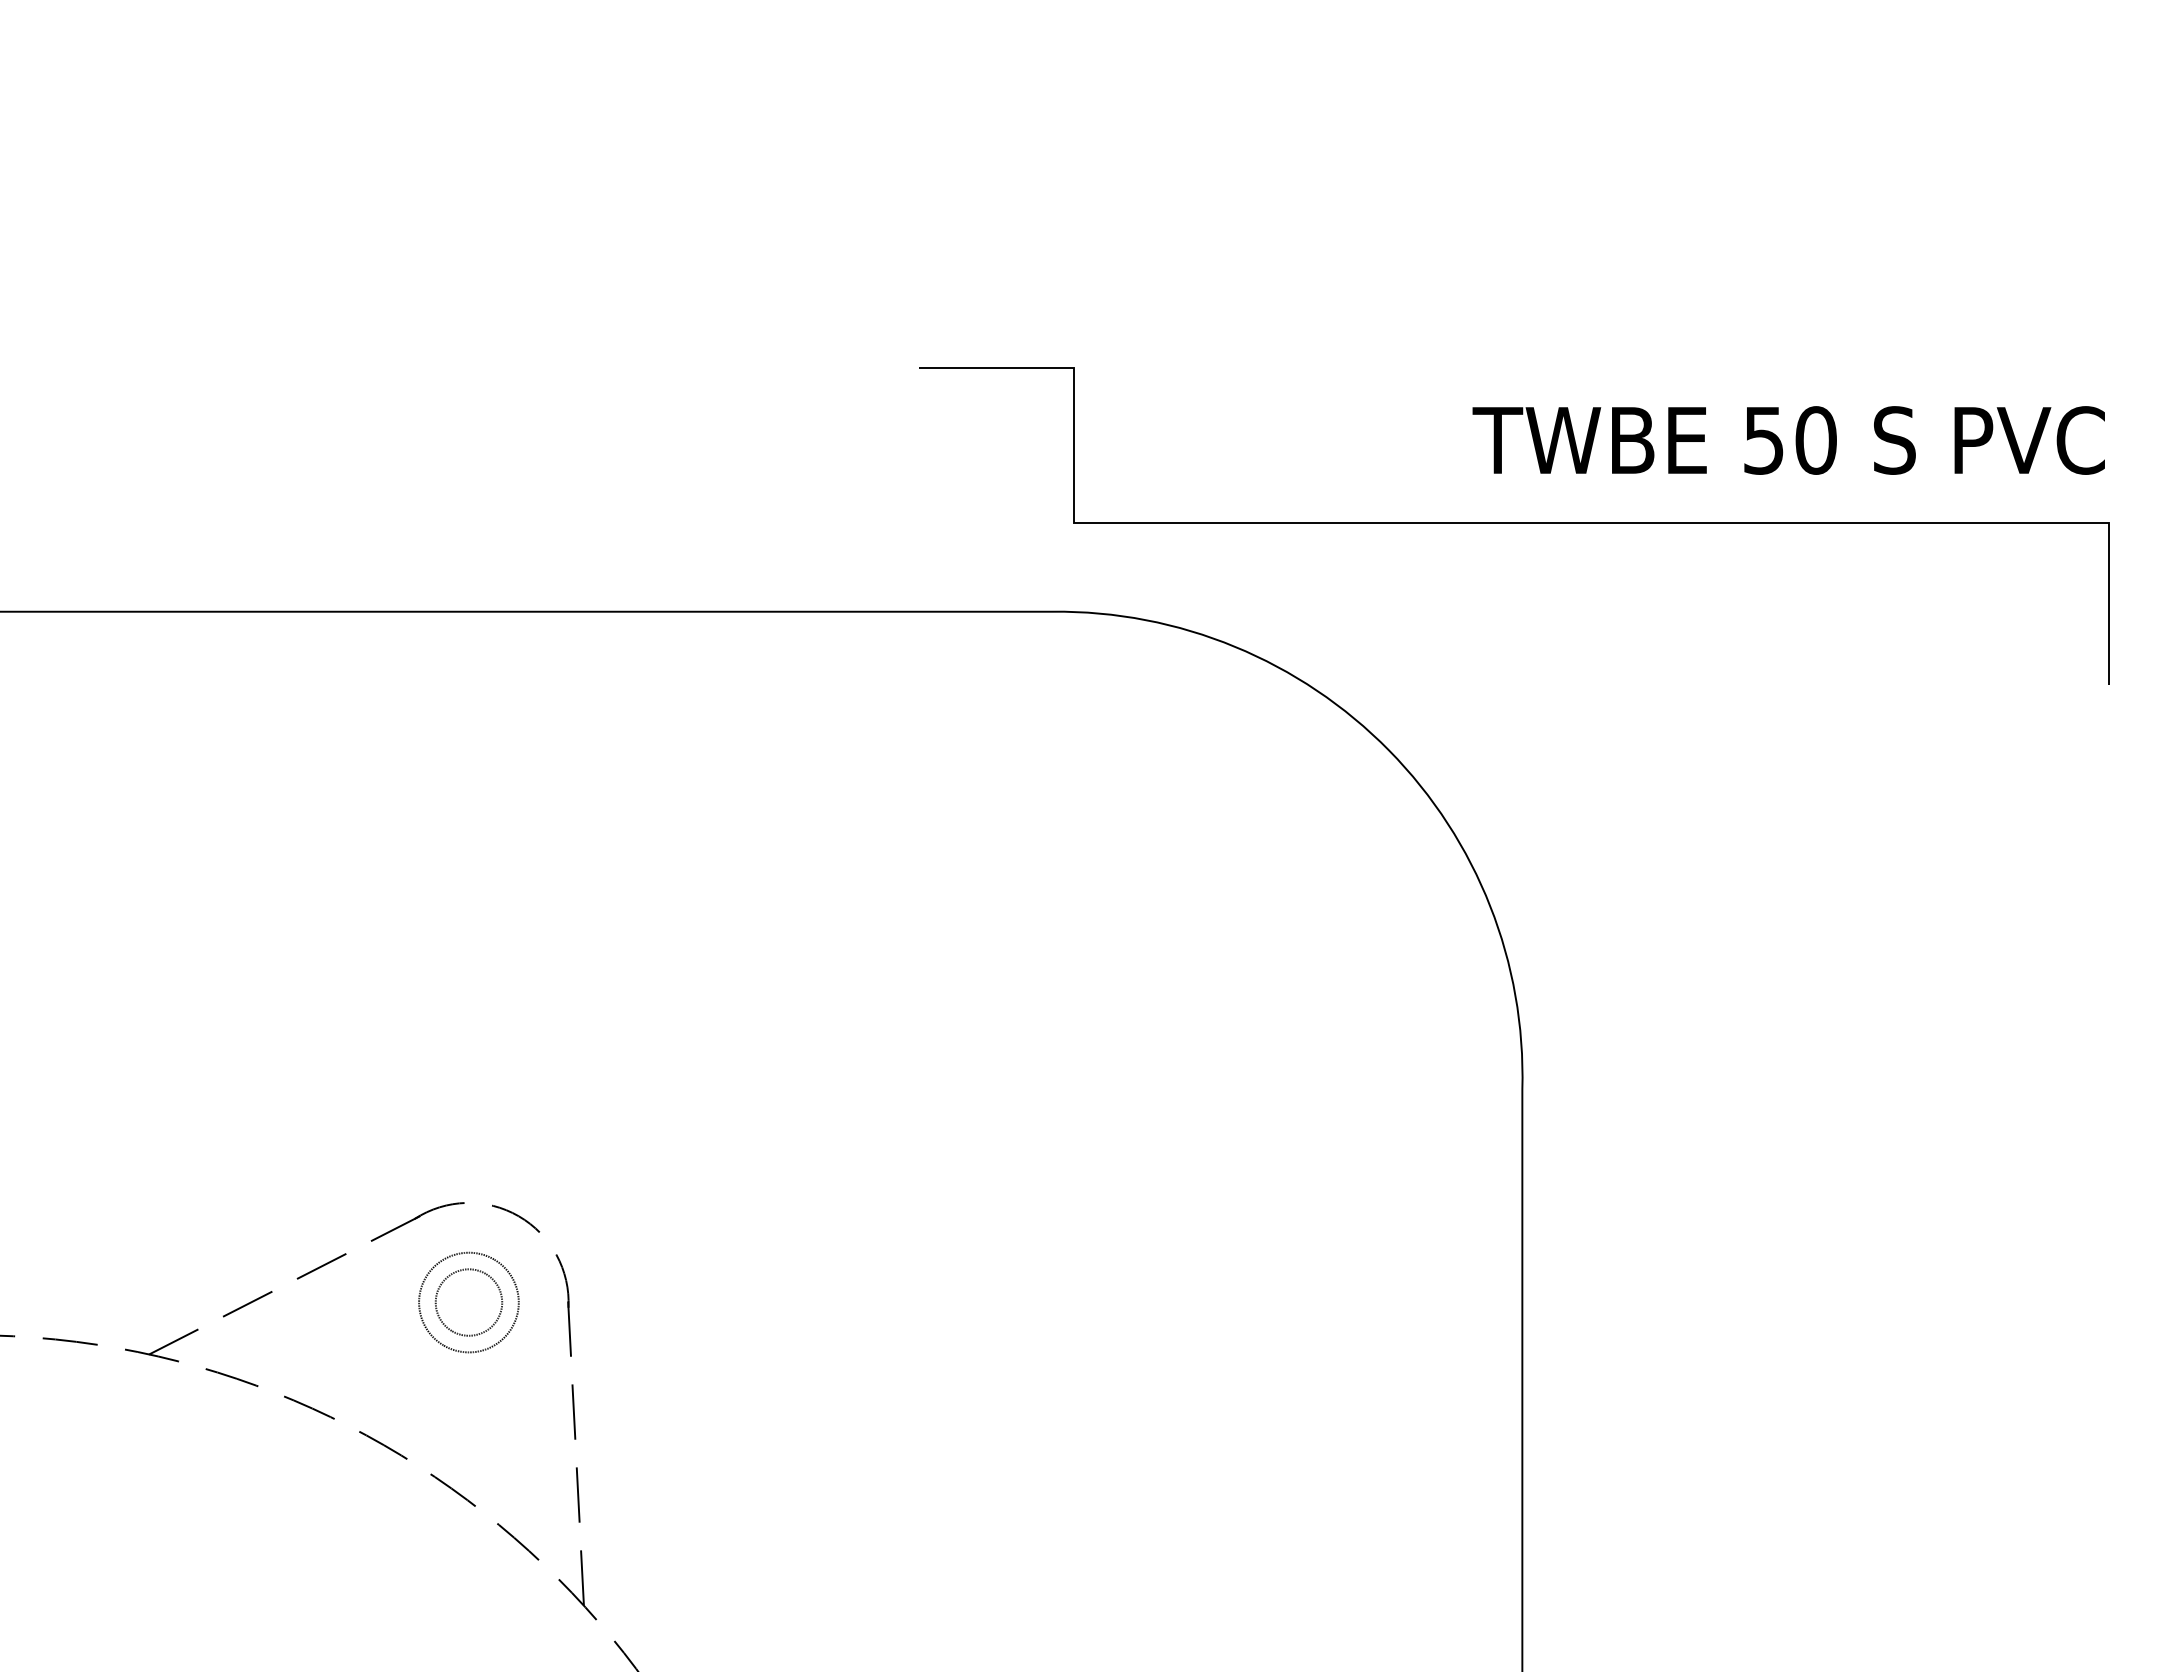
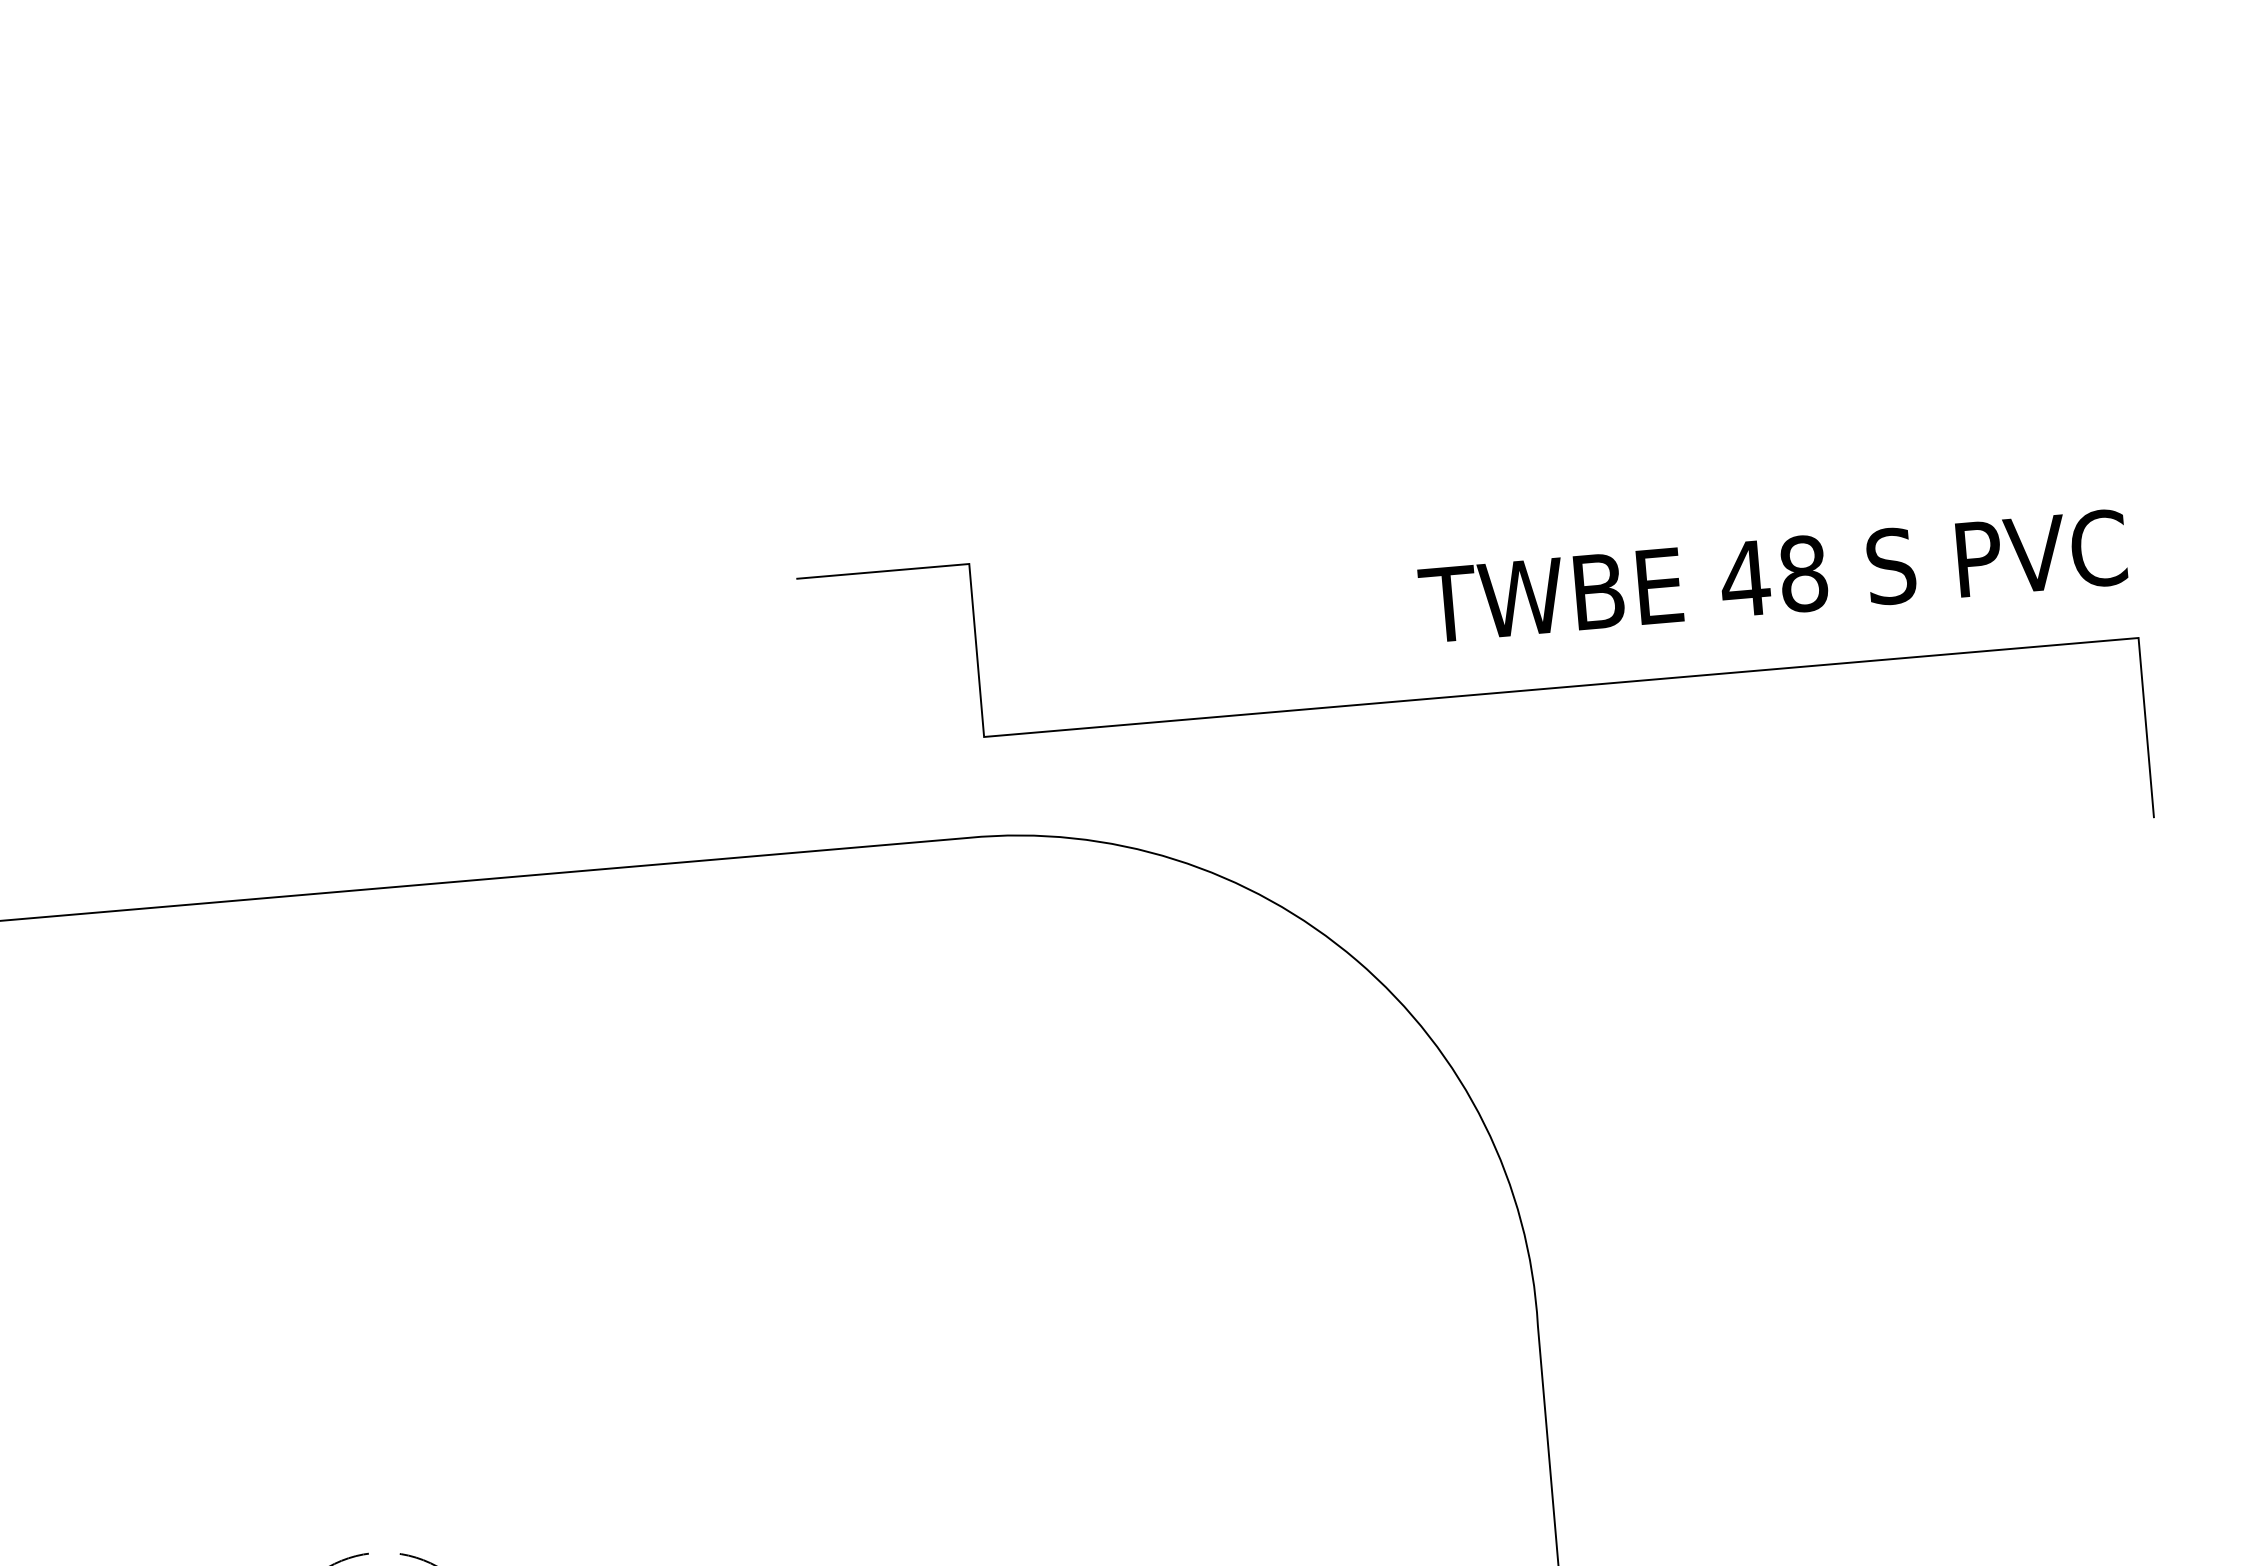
text: (1789, 440) -> (1773, 576), 50 -> 48

